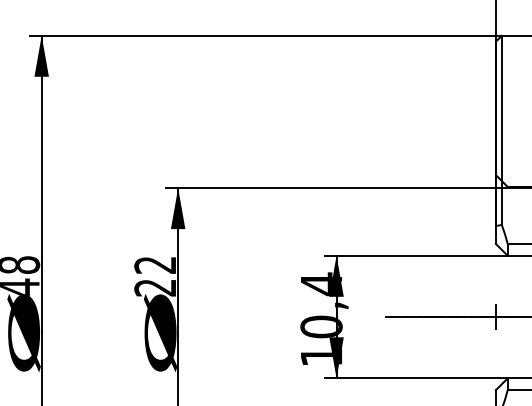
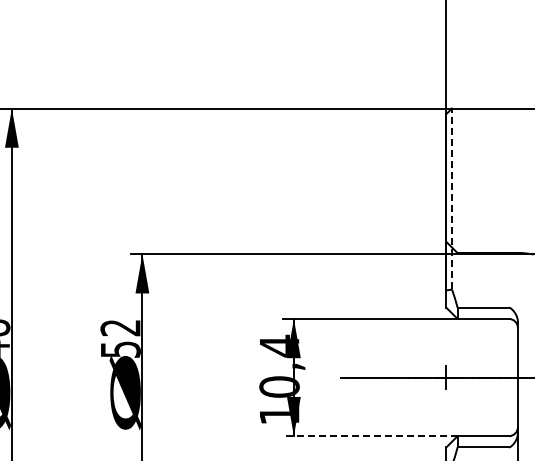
line: (502, 129) -> (452, 198), solid -> dashed
text: (155, 287) -> (120, 349), 22 -> 52
line: (415, 378) -> (369, 436), solid -> dashed

